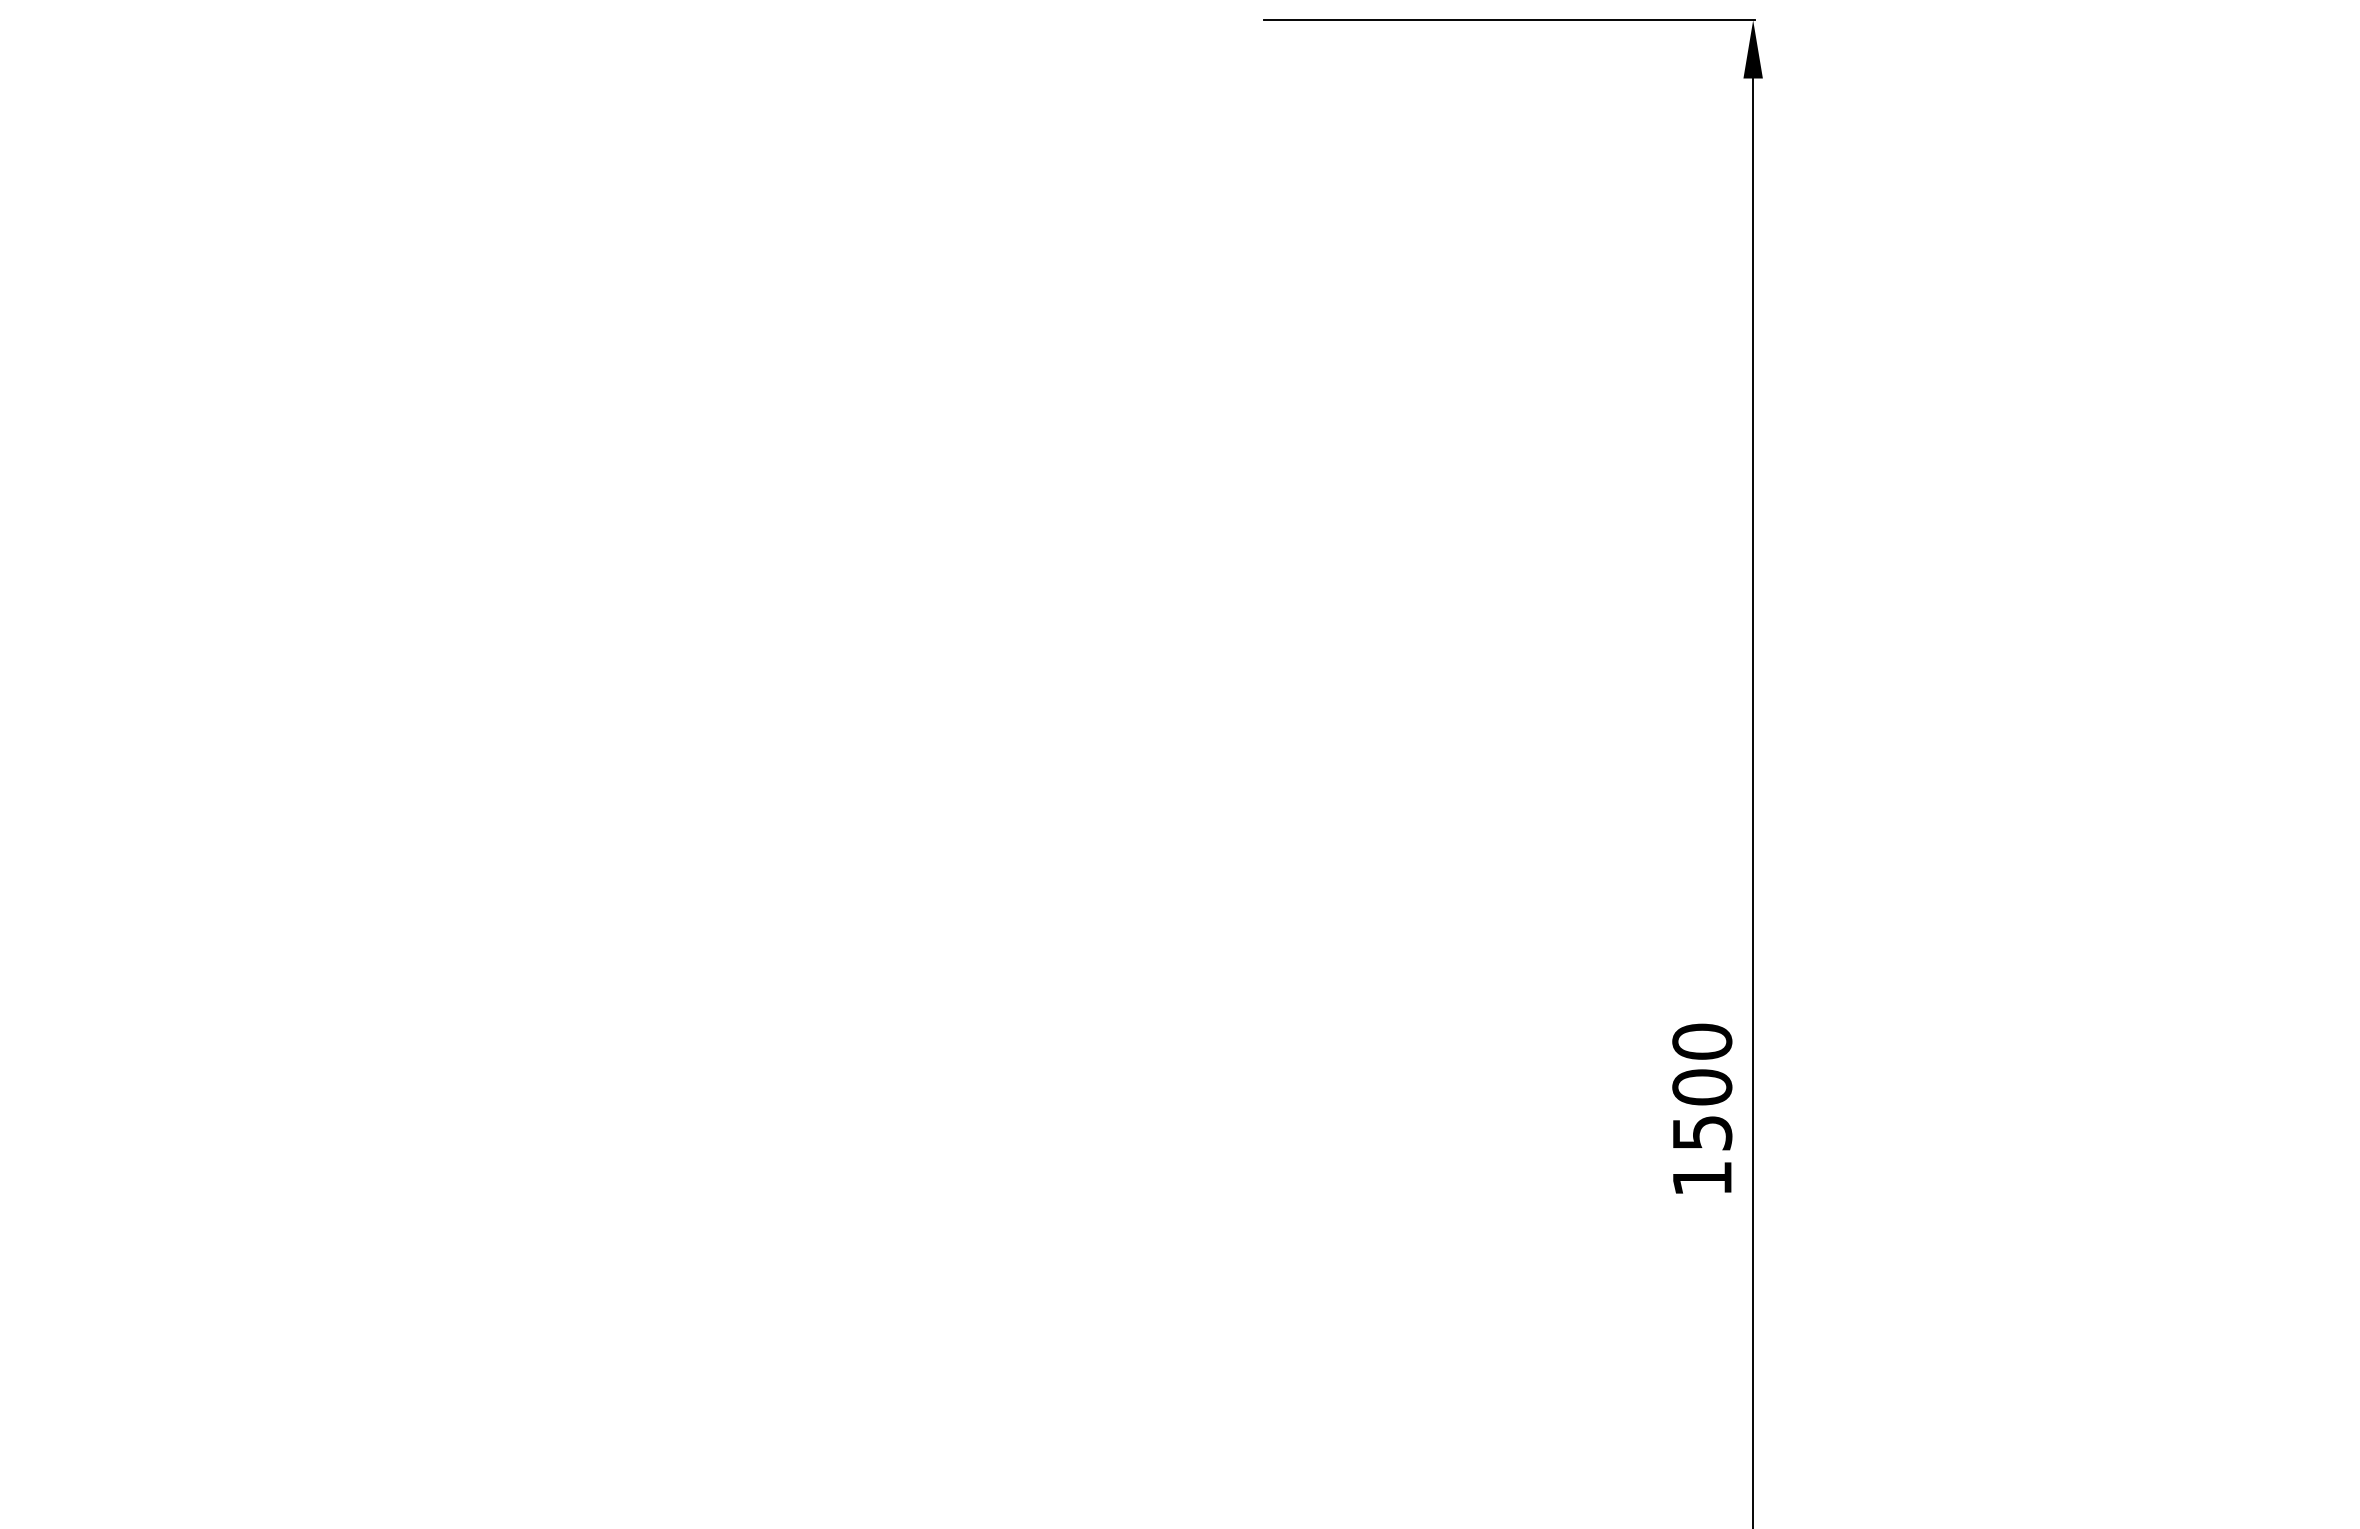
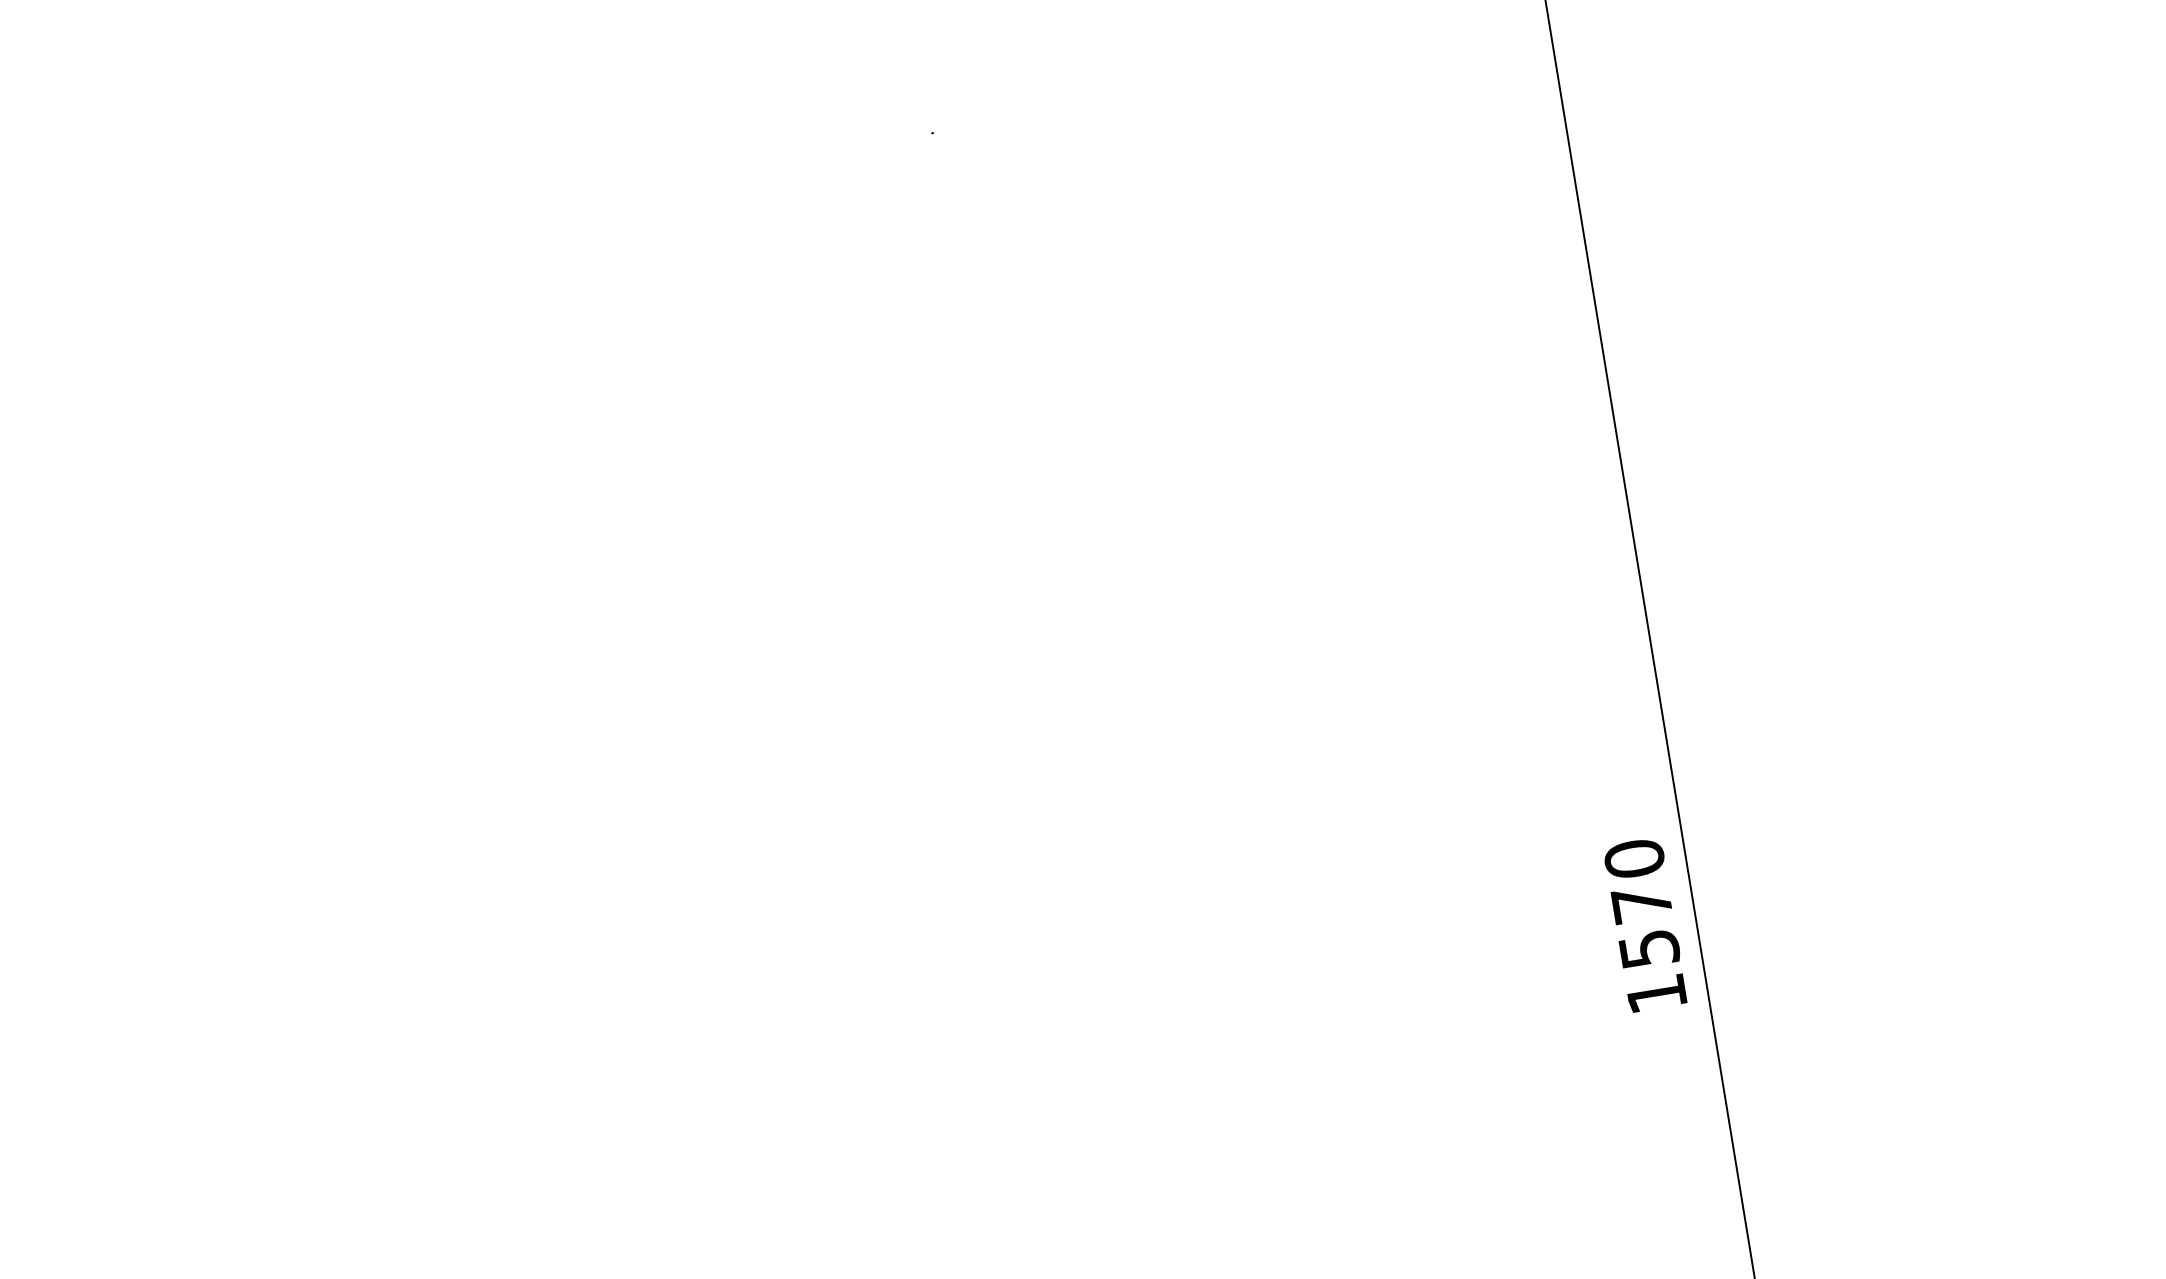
text: (1702, 1087) -> (1642, 904), 1500 -> 1570

